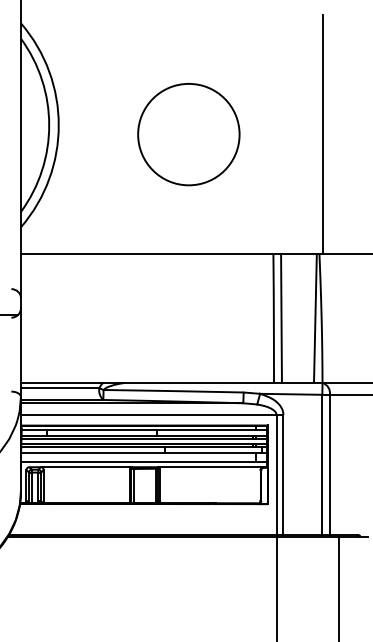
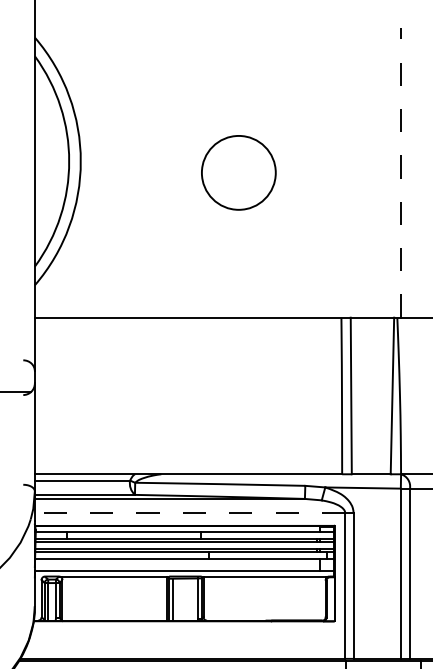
circle: (188, 134) -> (238, 172), size x0.6
line: (322, 134) -> (401, 172), solid -> dashed
line: (148, 415) -> (189, 513), solid -> dashed

